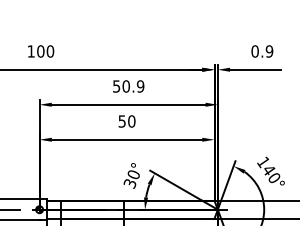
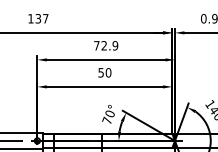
text: (45, 51) -> (41, 18), 100 -> 137
text: (121, 86) -> (100, 45), 50.9 -> 72.9
text: (129, 183) -> (106, 120), 30° -> 70°

